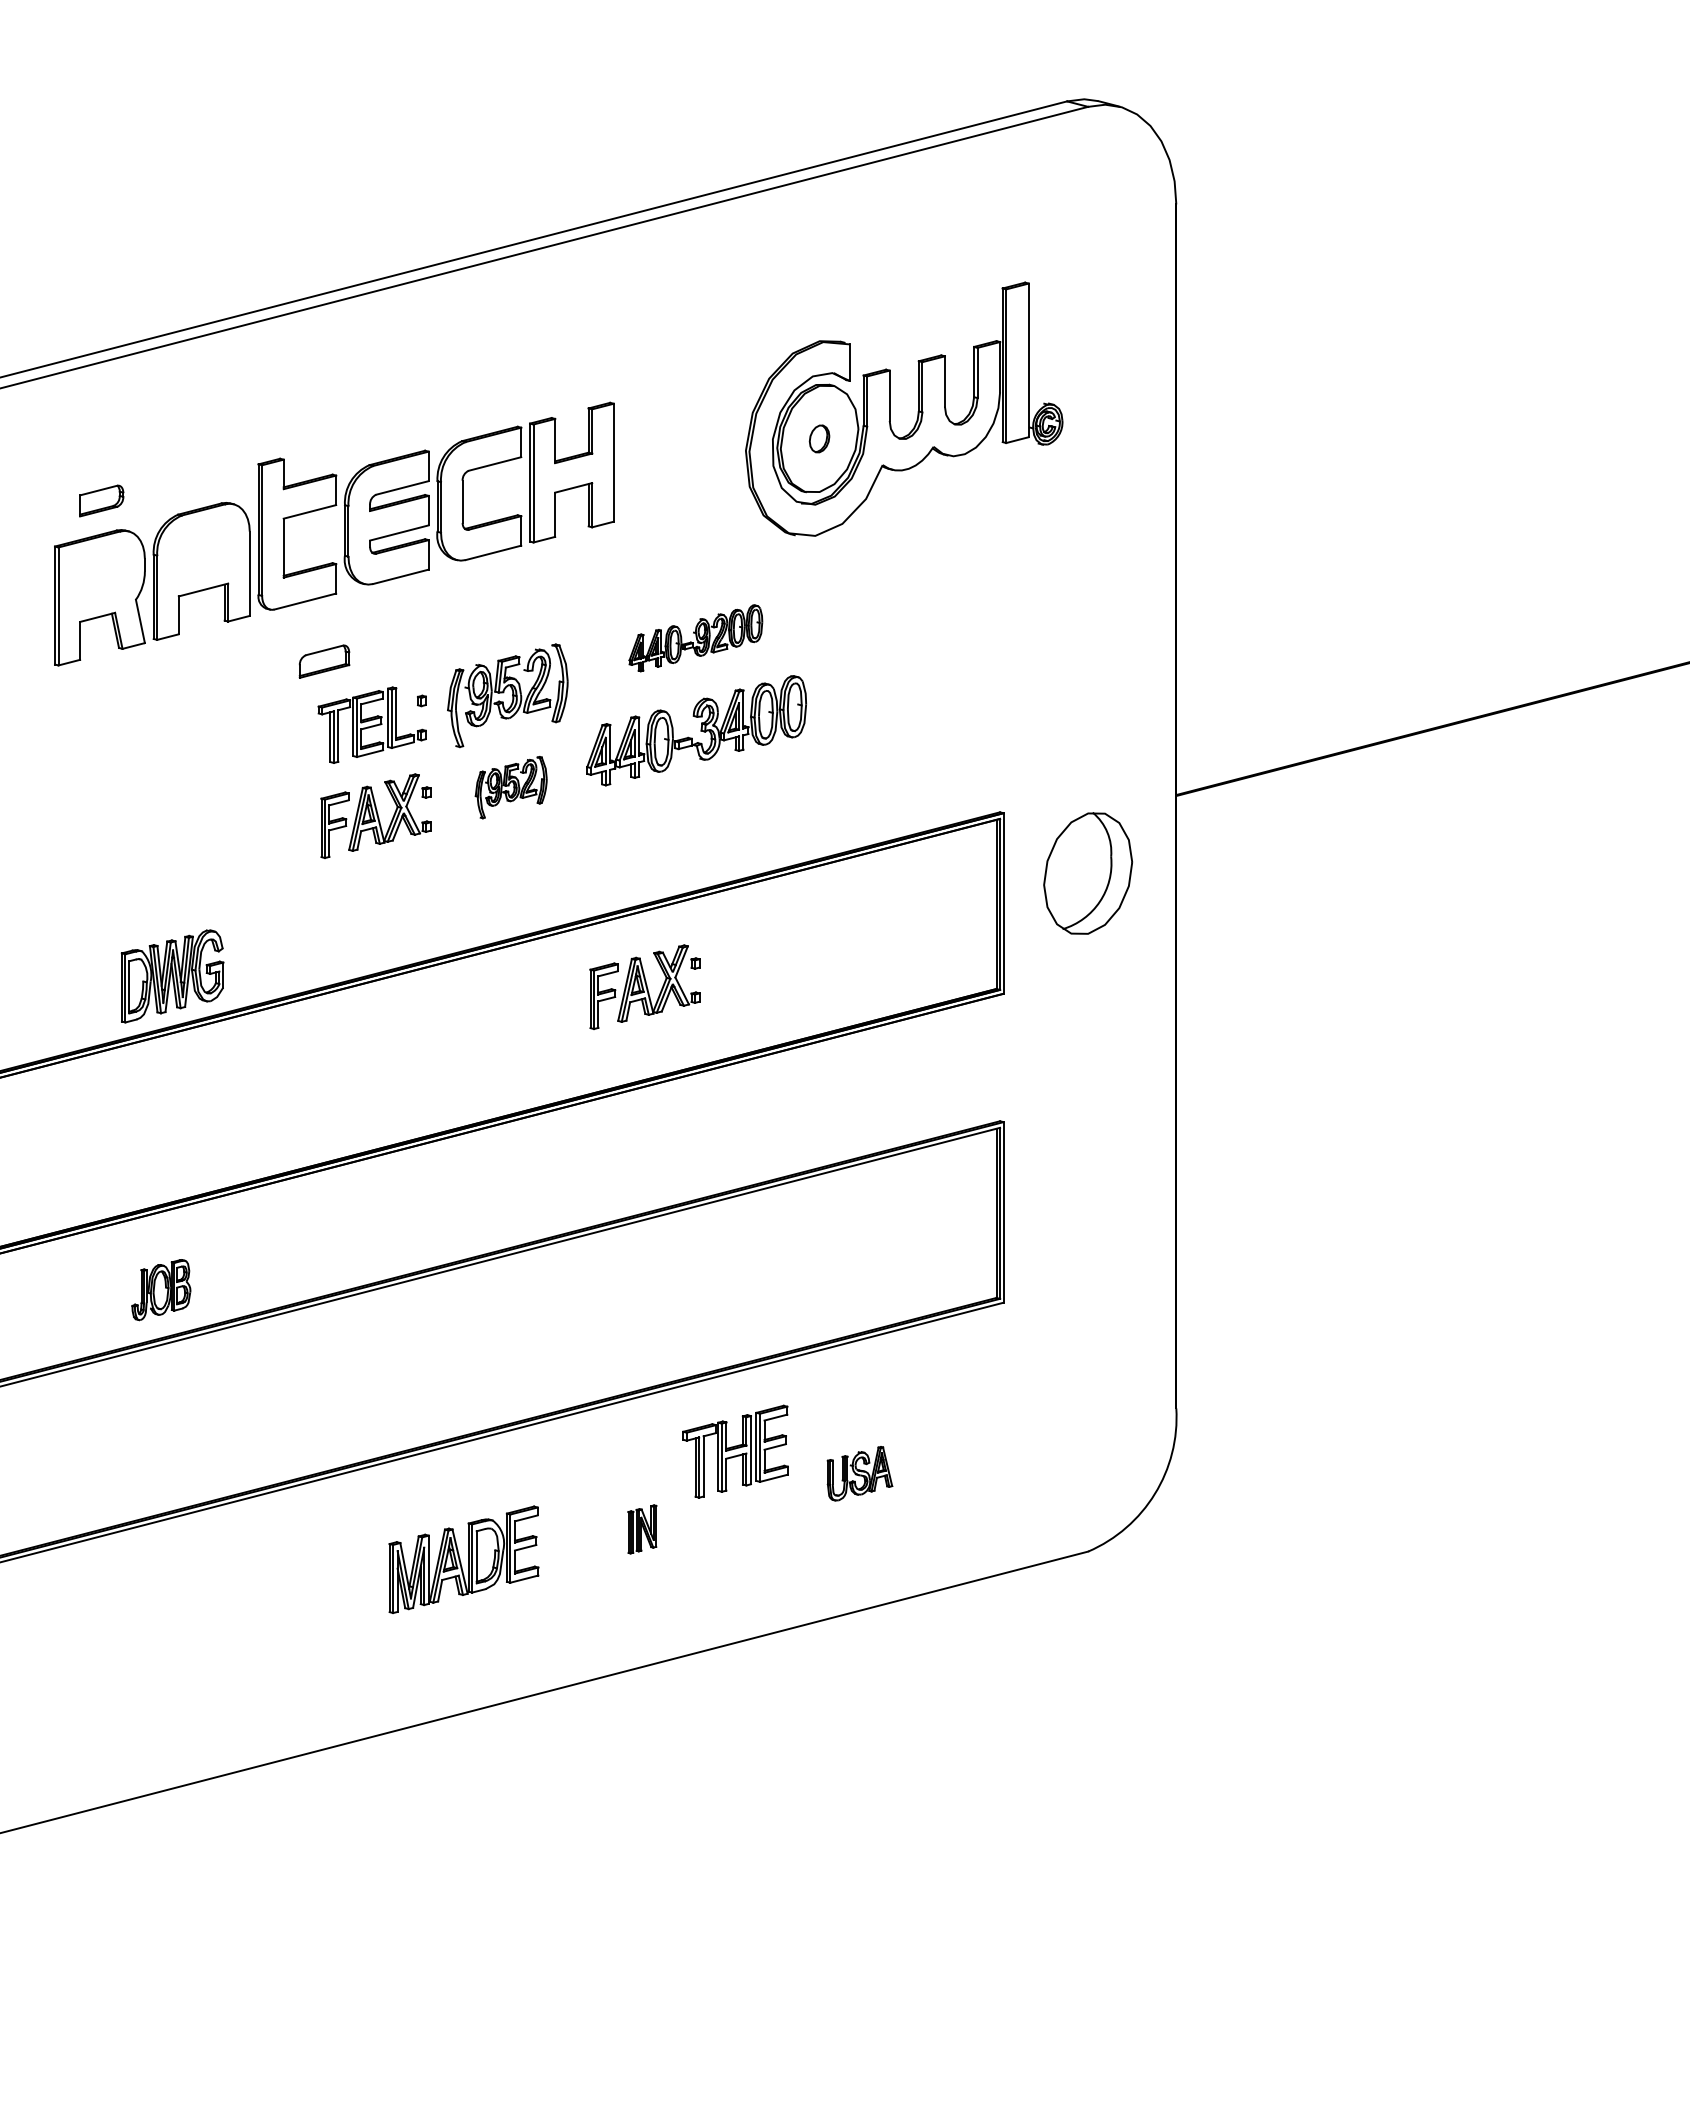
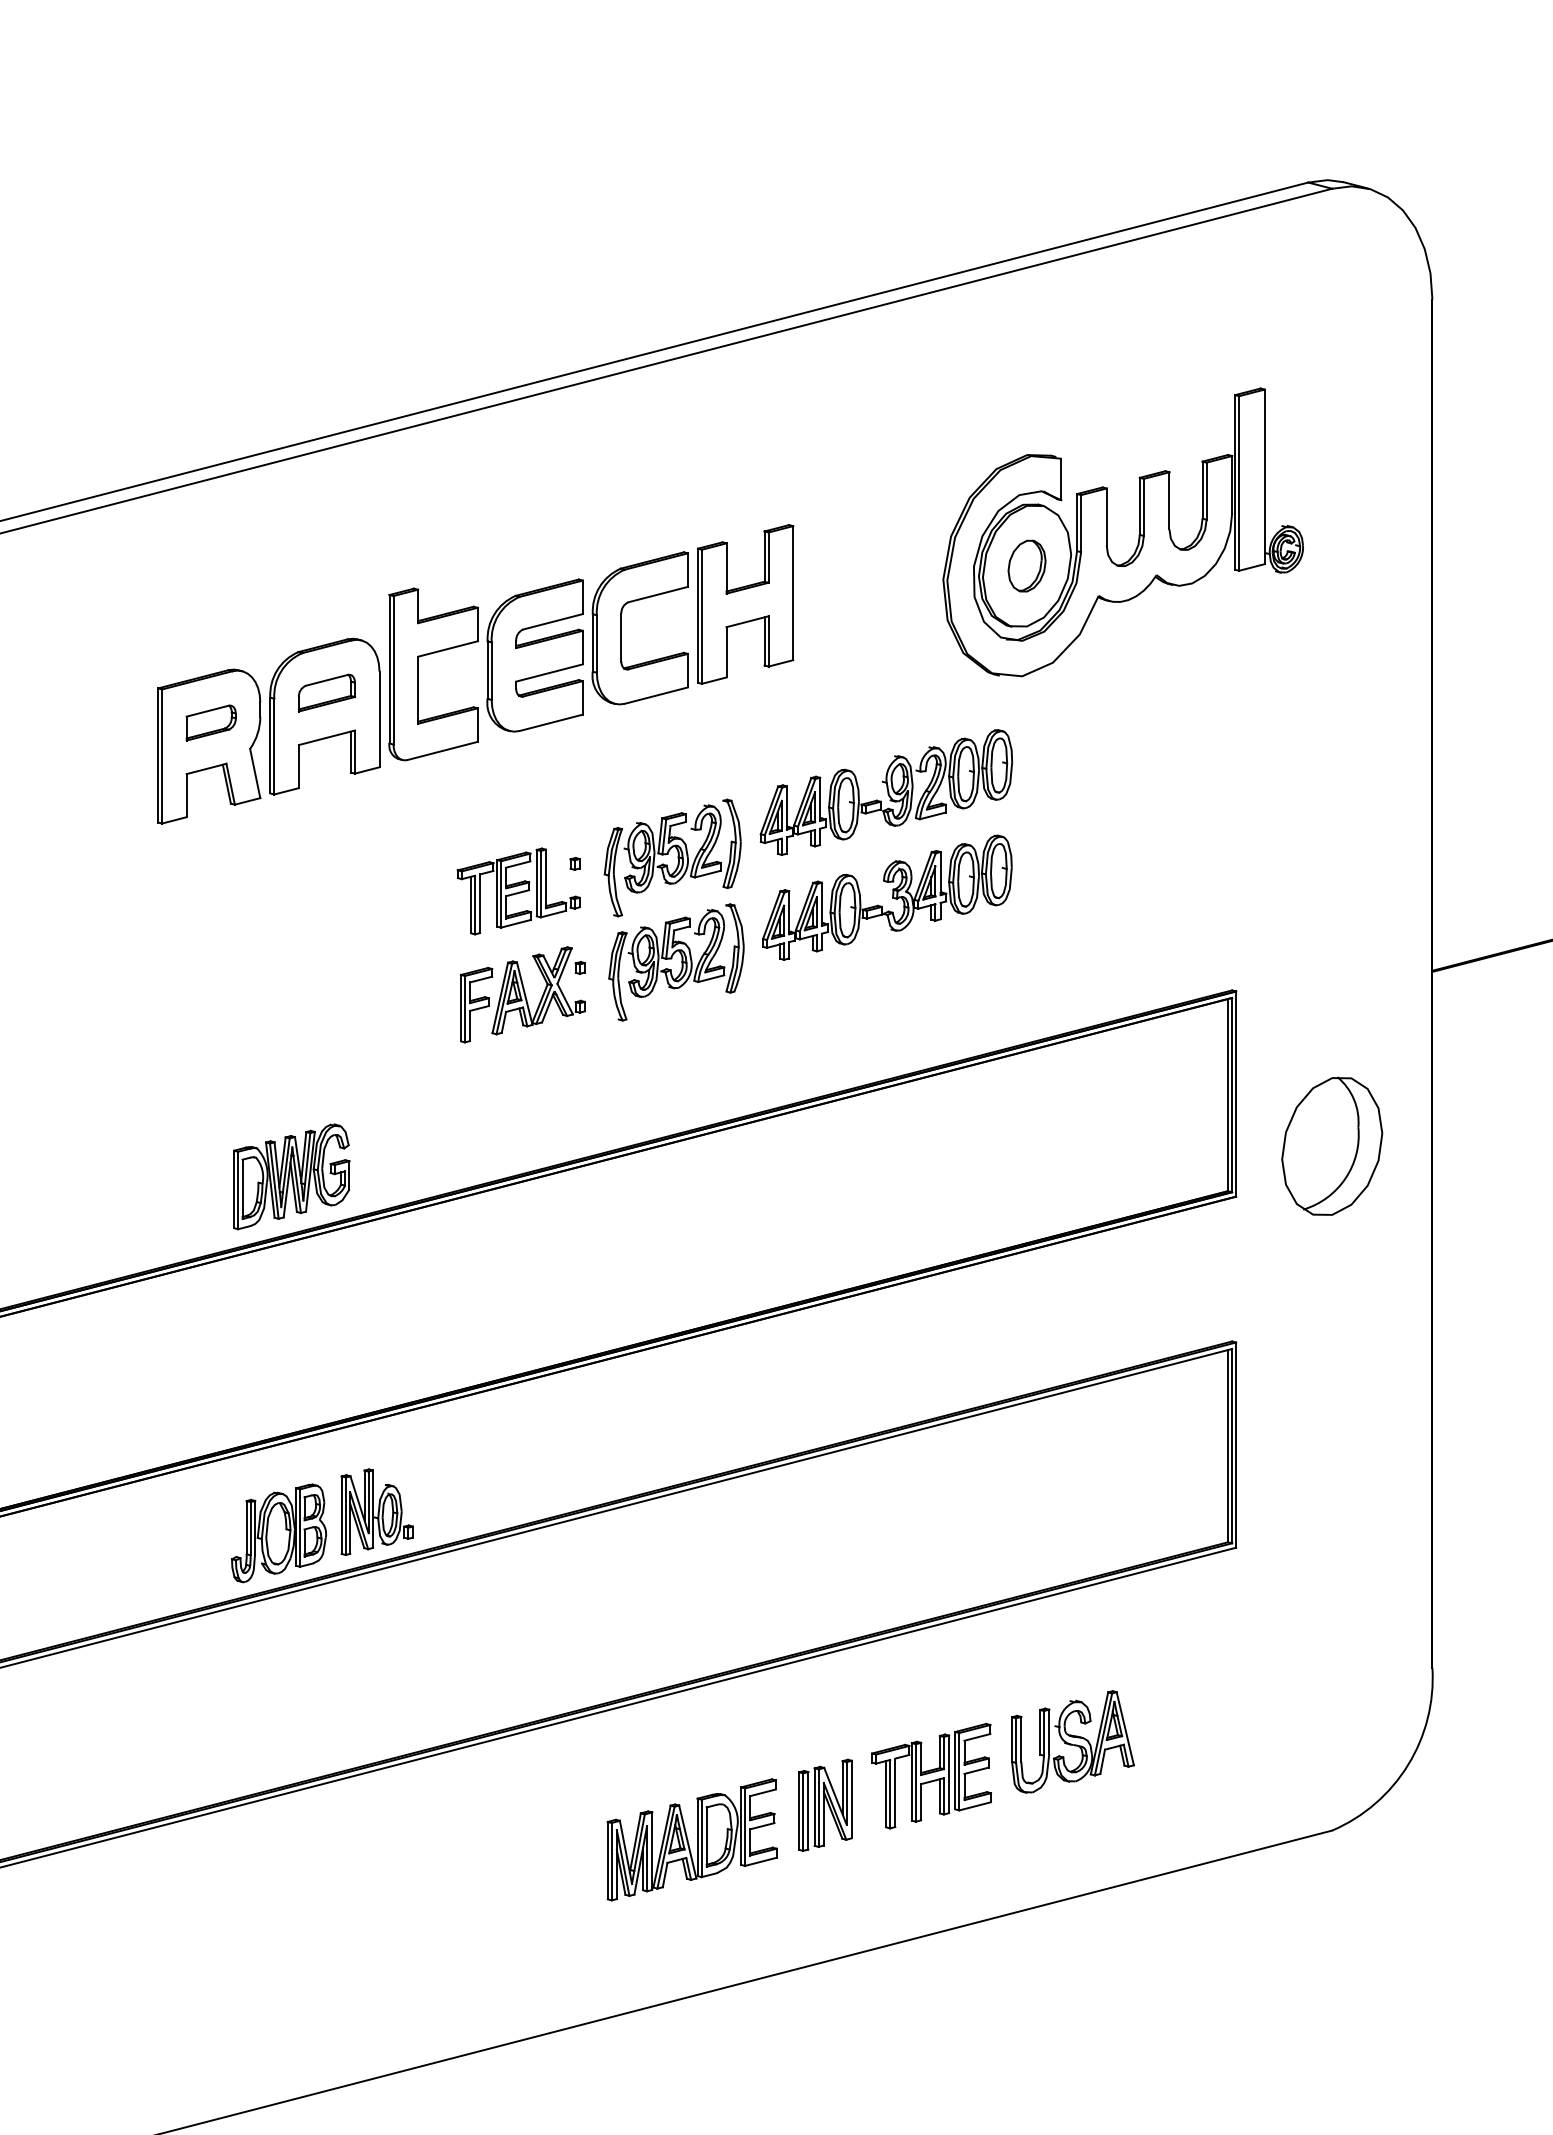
part: (819, 438) -> (1026, 565), size x1.67
part: (101, 500) -> (210, 722), moved
part: (695, 638) -> (886, 792), size x1.67
part: (324, 661) -> (326, 692), moved
part: (511, 787) -> (676, 962), size x1.67
part: (1088, 873) -> (1332, 1146), moved
part: (644, 986) -> (828, 1188), removed
part: (247, 1271) -> (376, 1512), added
part: (161, 1289) -> (279, 1532), size x1.43
part: (735, 1451) -> (931, 1775), moved
part: (859, 1473) -> (1072, 1741), size x1.67
part: (642, 1529) -> (825, 1805), size x1.67
part: (463, 1559) -> (691, 1839), moved

